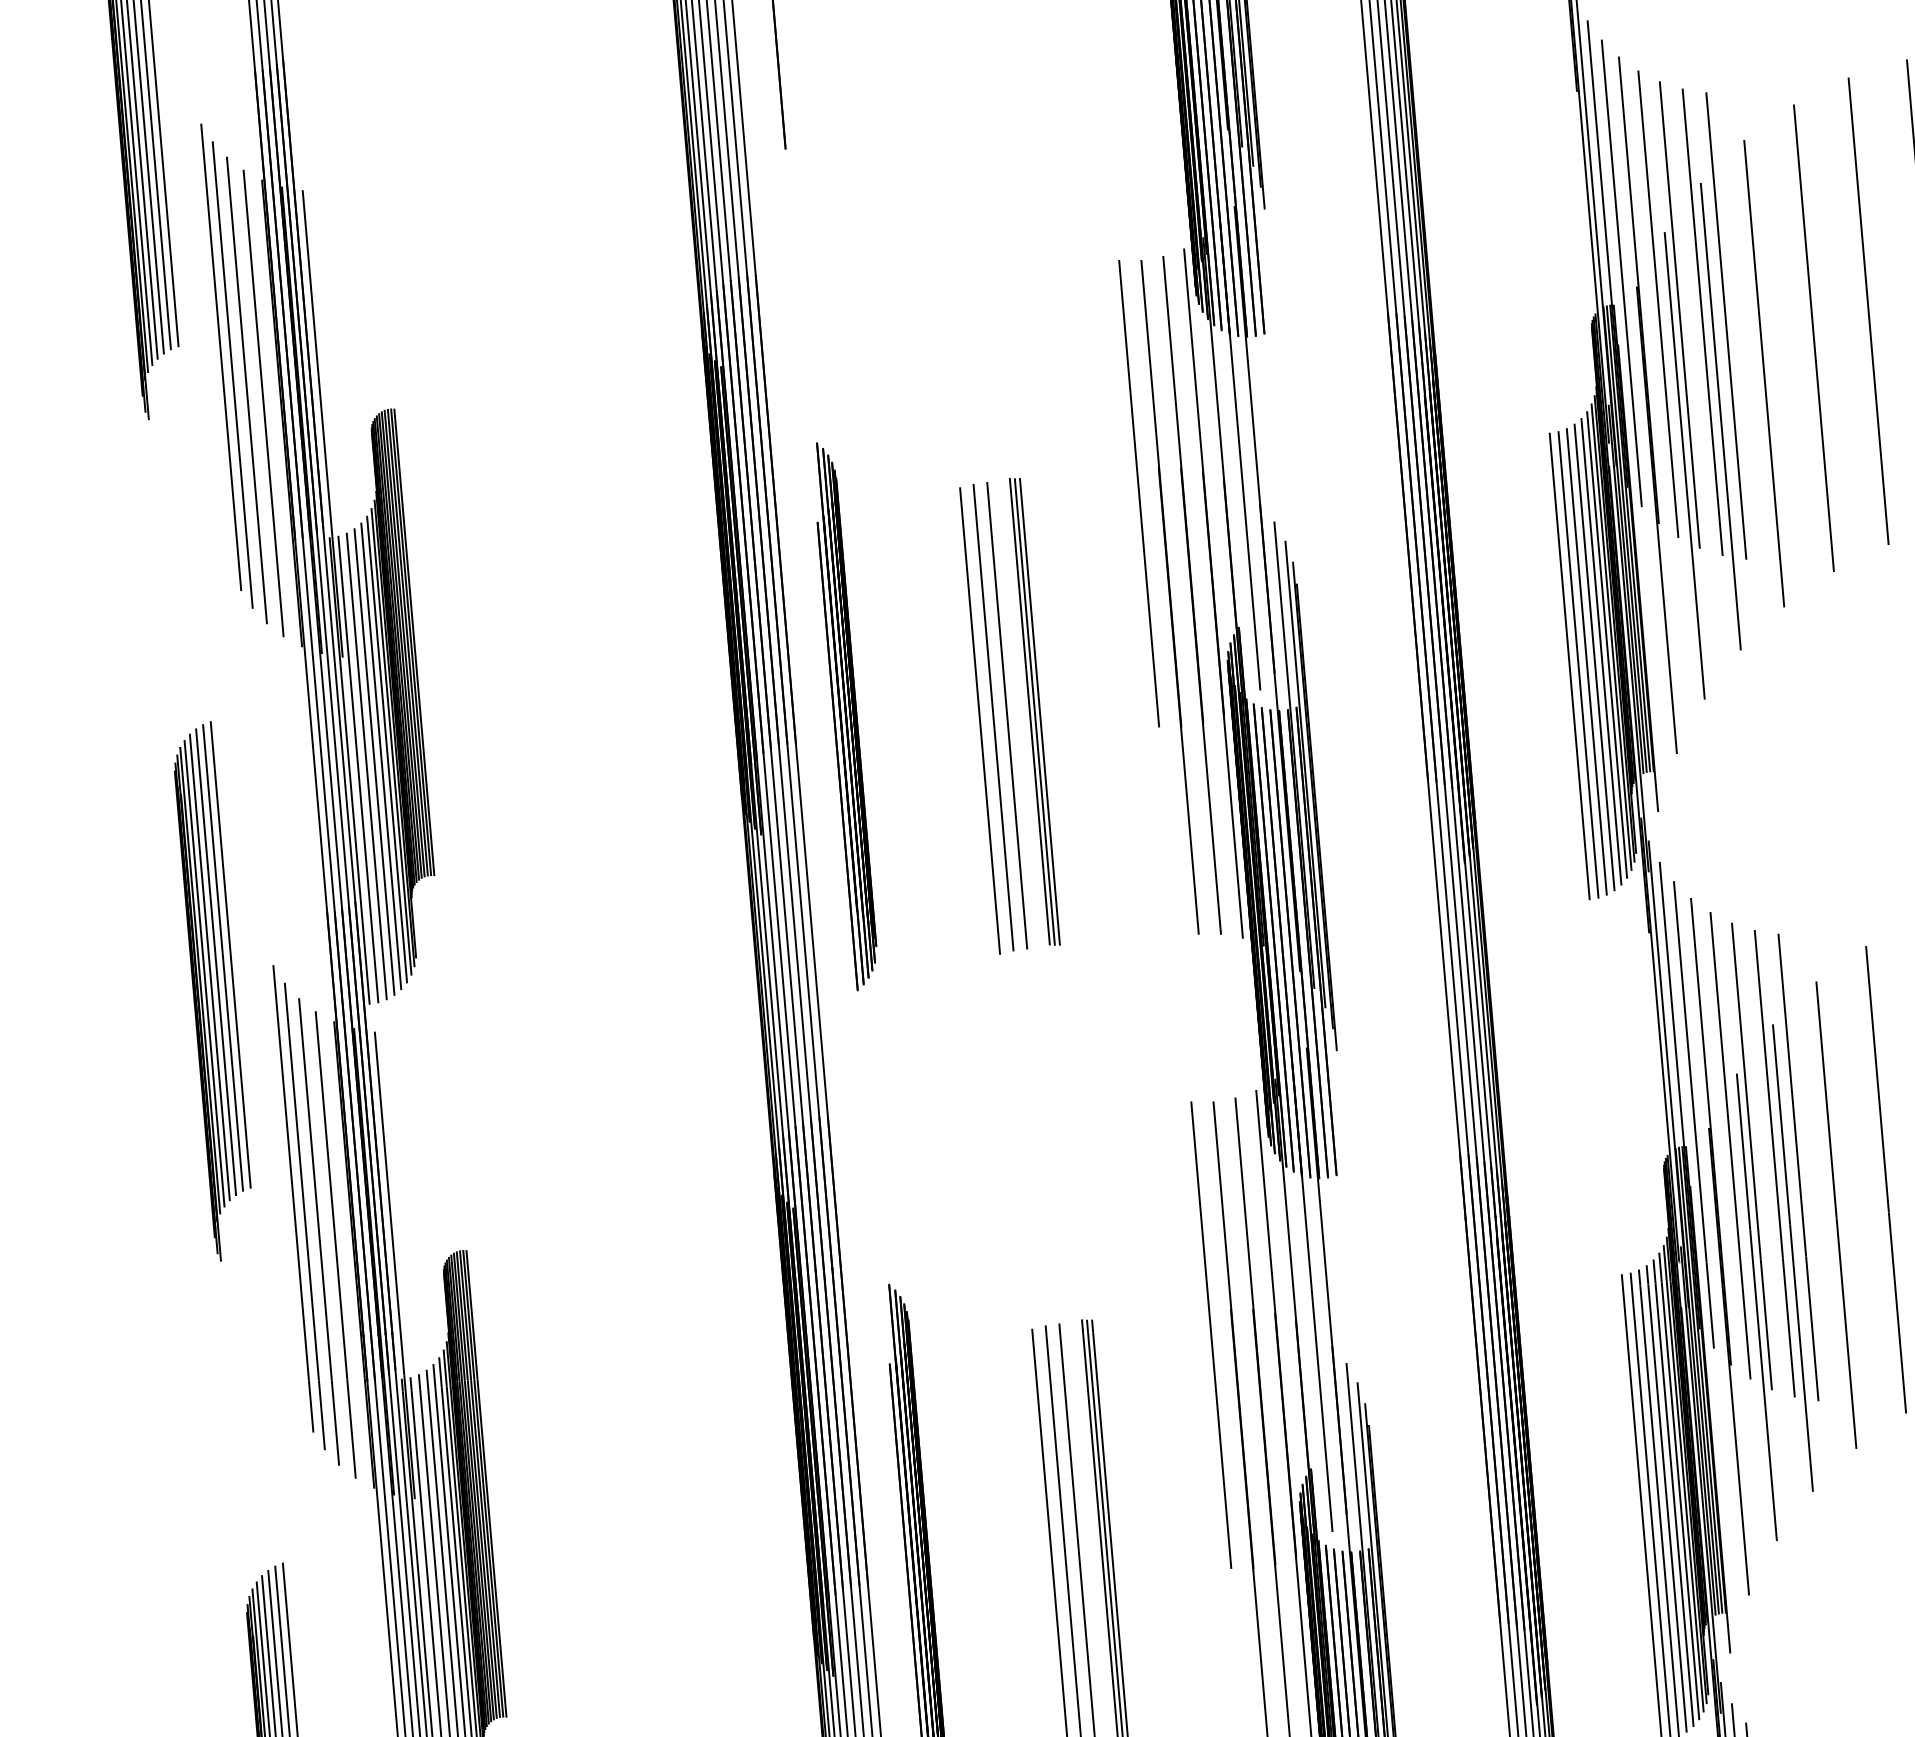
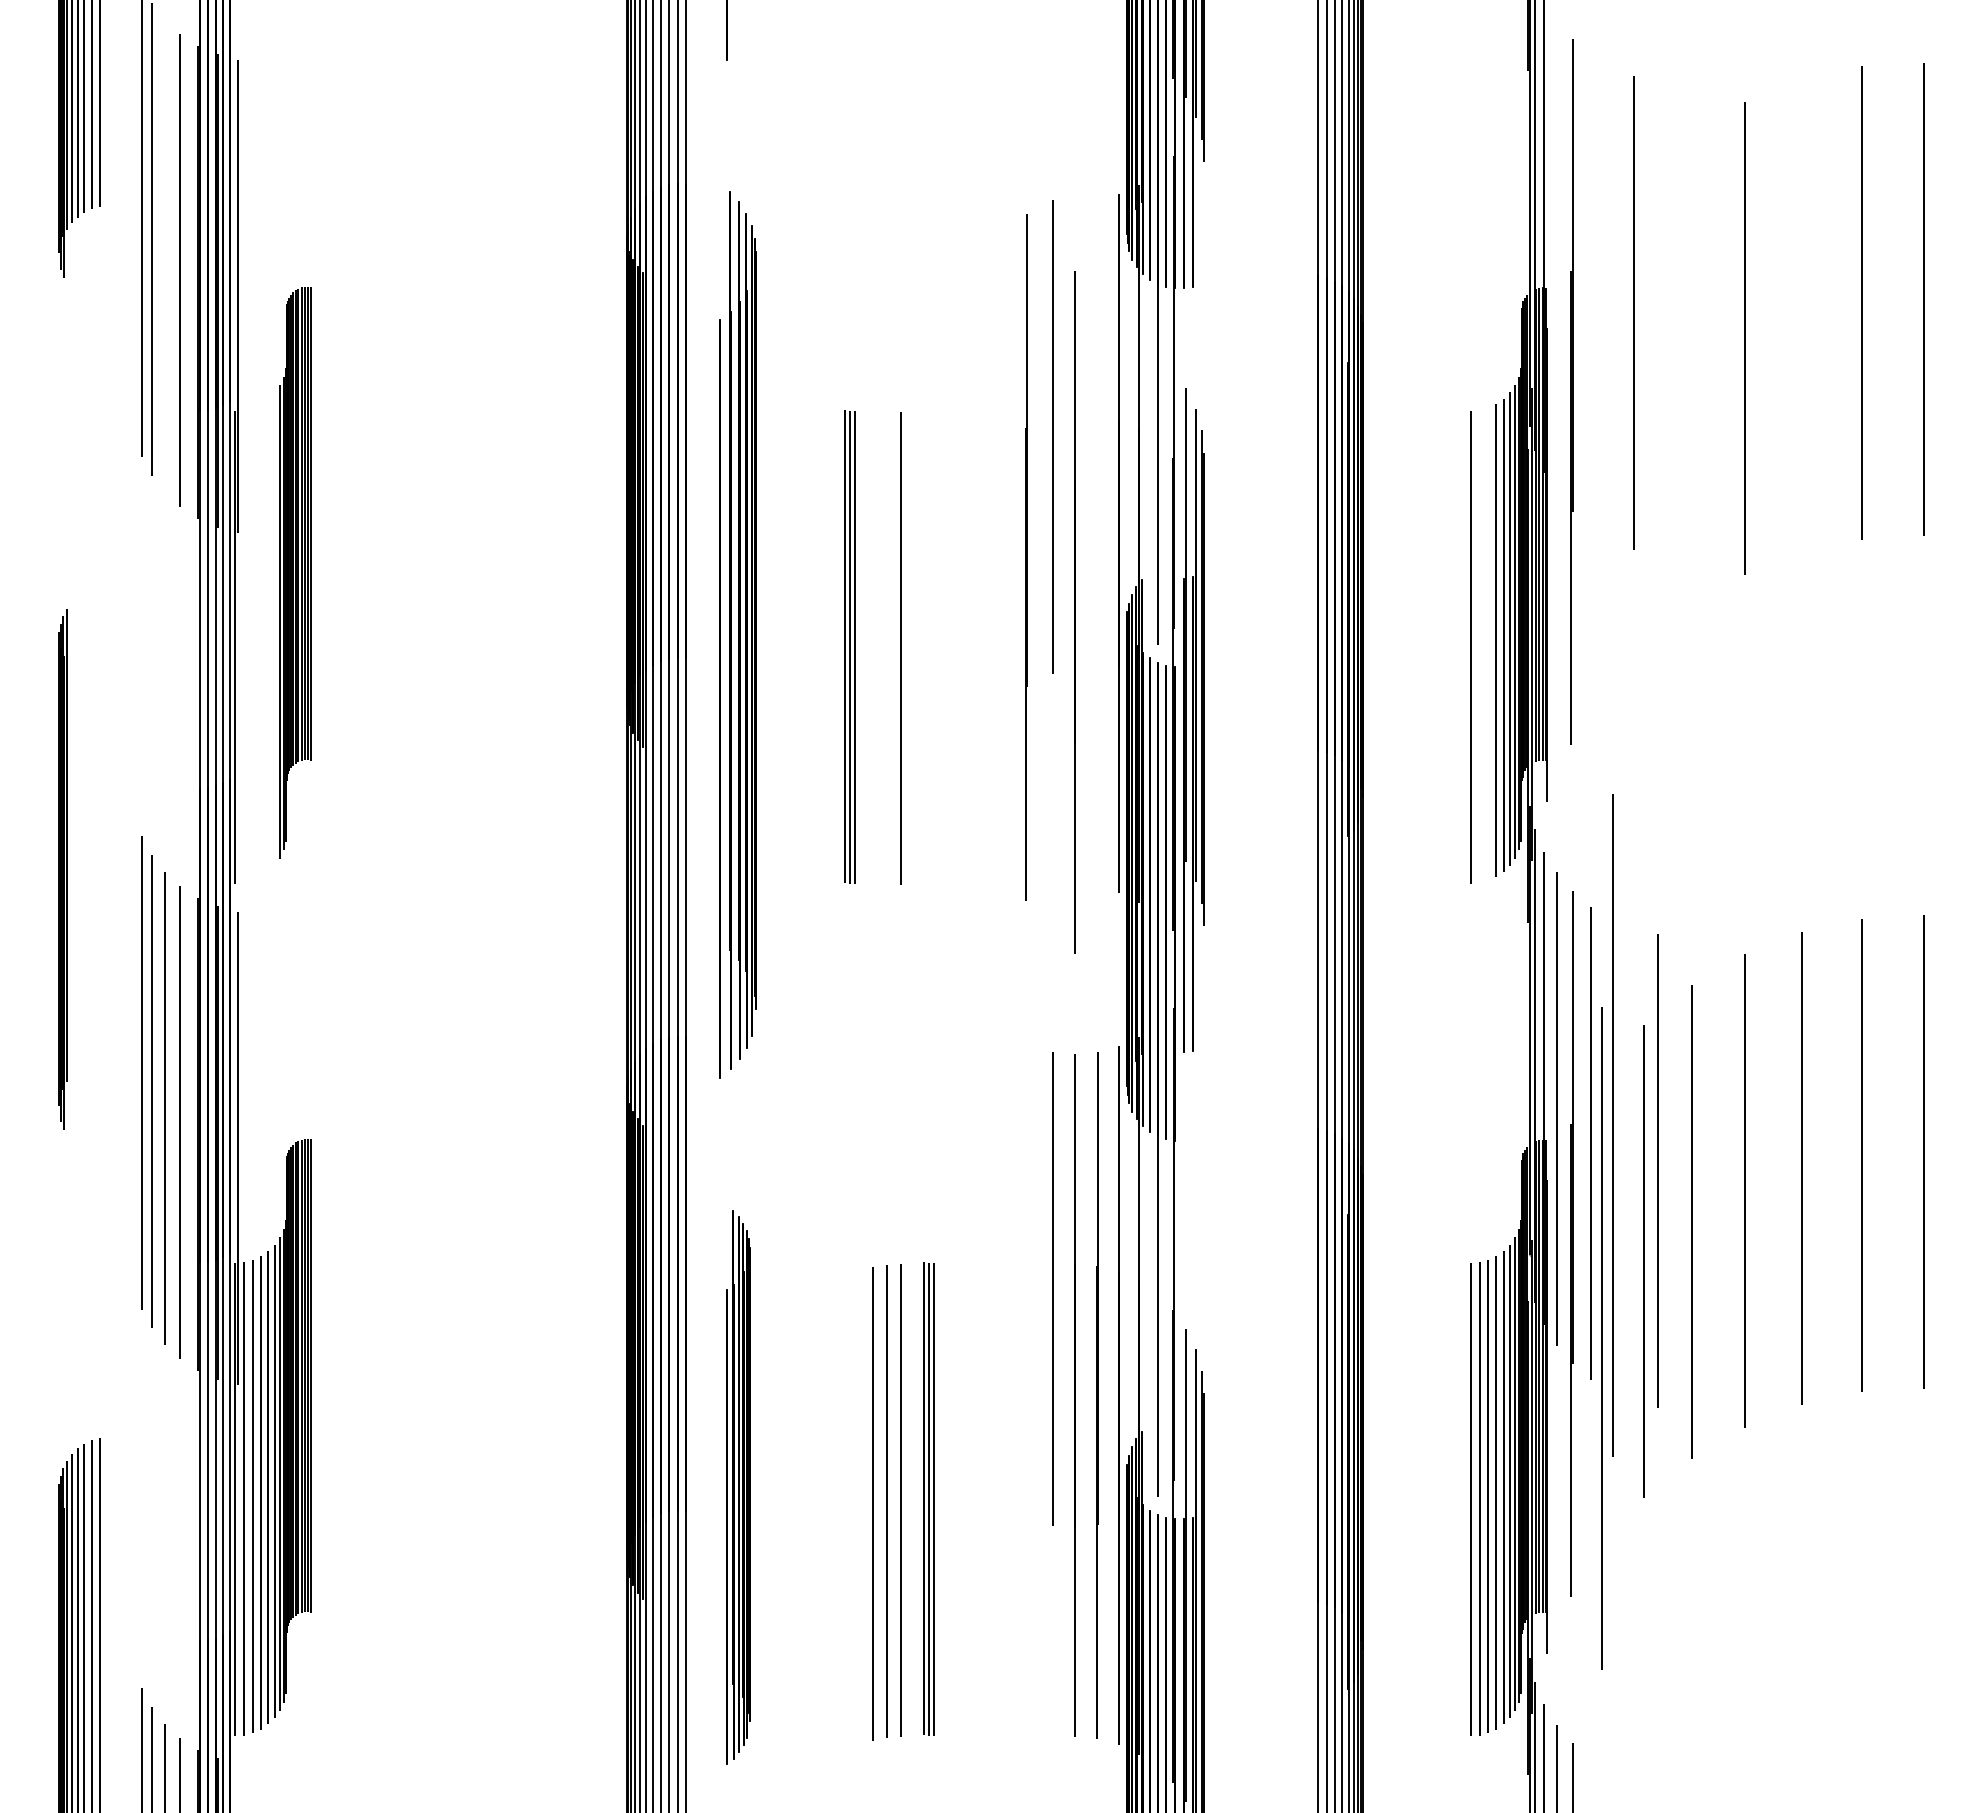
line: (1621, 273) -> (1556, 256), removed
line: (1657, 303) -> (1590, 290), removed
line: (1868, 310) -> (1801, 315), removed
line: (1679, 314) -> (1611, 303), removed
line: (1726, 325) -> (1657, 318), removed
line: (1764, 373) -> (1691, 369), removed
line: (246, 389) -> (164, 255), removed
line: (1721, 416) -> (1644, 409), removed
line: (1684, 465) -> (1603, 455), removed
line: (1192, 595) -> (1026, 557), moved
line: (1169, 597) -> (1074, 612), moved
line: (1586, 661) -> (1488, 644), removed
line: (1578, 664) -> (1479, 646), removed
part: (1034, 711) -> (849, 646), moved
part: (845, 715) -> (738, 634), size x1.6
line: (993, 717) -> (887, 649), removed
line: (979, 720) -> (872, 651), removed
line: (386, 748) -> (274, 628), removed
line: (381, 756) -> (268, 635), removed
line: (374, 761) -> (260, 640), removed
line: (366, 766) -> (252, 644), removed
line: (358, 769) -> (244, 646), removed
part: (1309, 848) -> (1193, 720), moved
line: (230, 954) -> (99, 821), removed
line: (222, 957) -> (91, 824), removed
line: (216, 961) -> (84, 827), removed
line: (209, 967) -> (77, 832), removed
line: (204, 973) -> (71, 838), removed
line: (1774, 1163) -> (1633, 1164), removed
part: (1754, 1231) -> (1607, 1231), size x1.4

